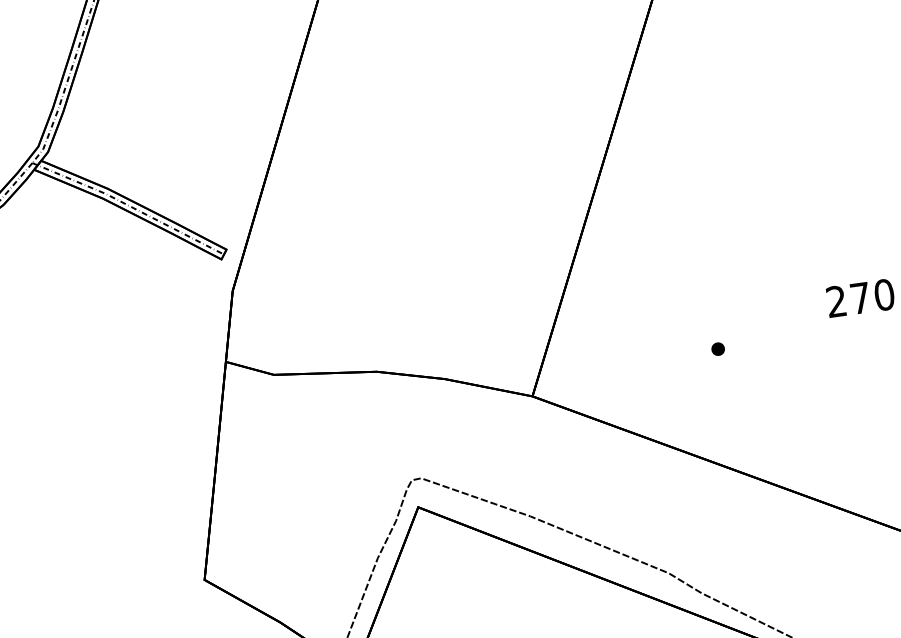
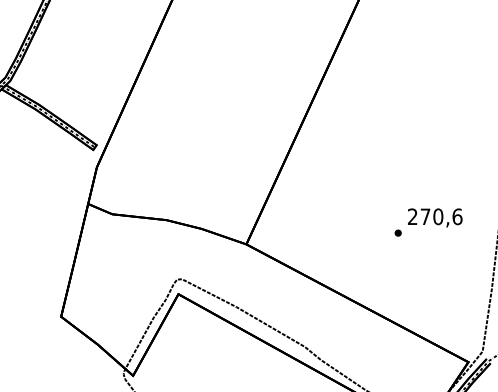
part: (716, 348) -> (397, 232), moved

